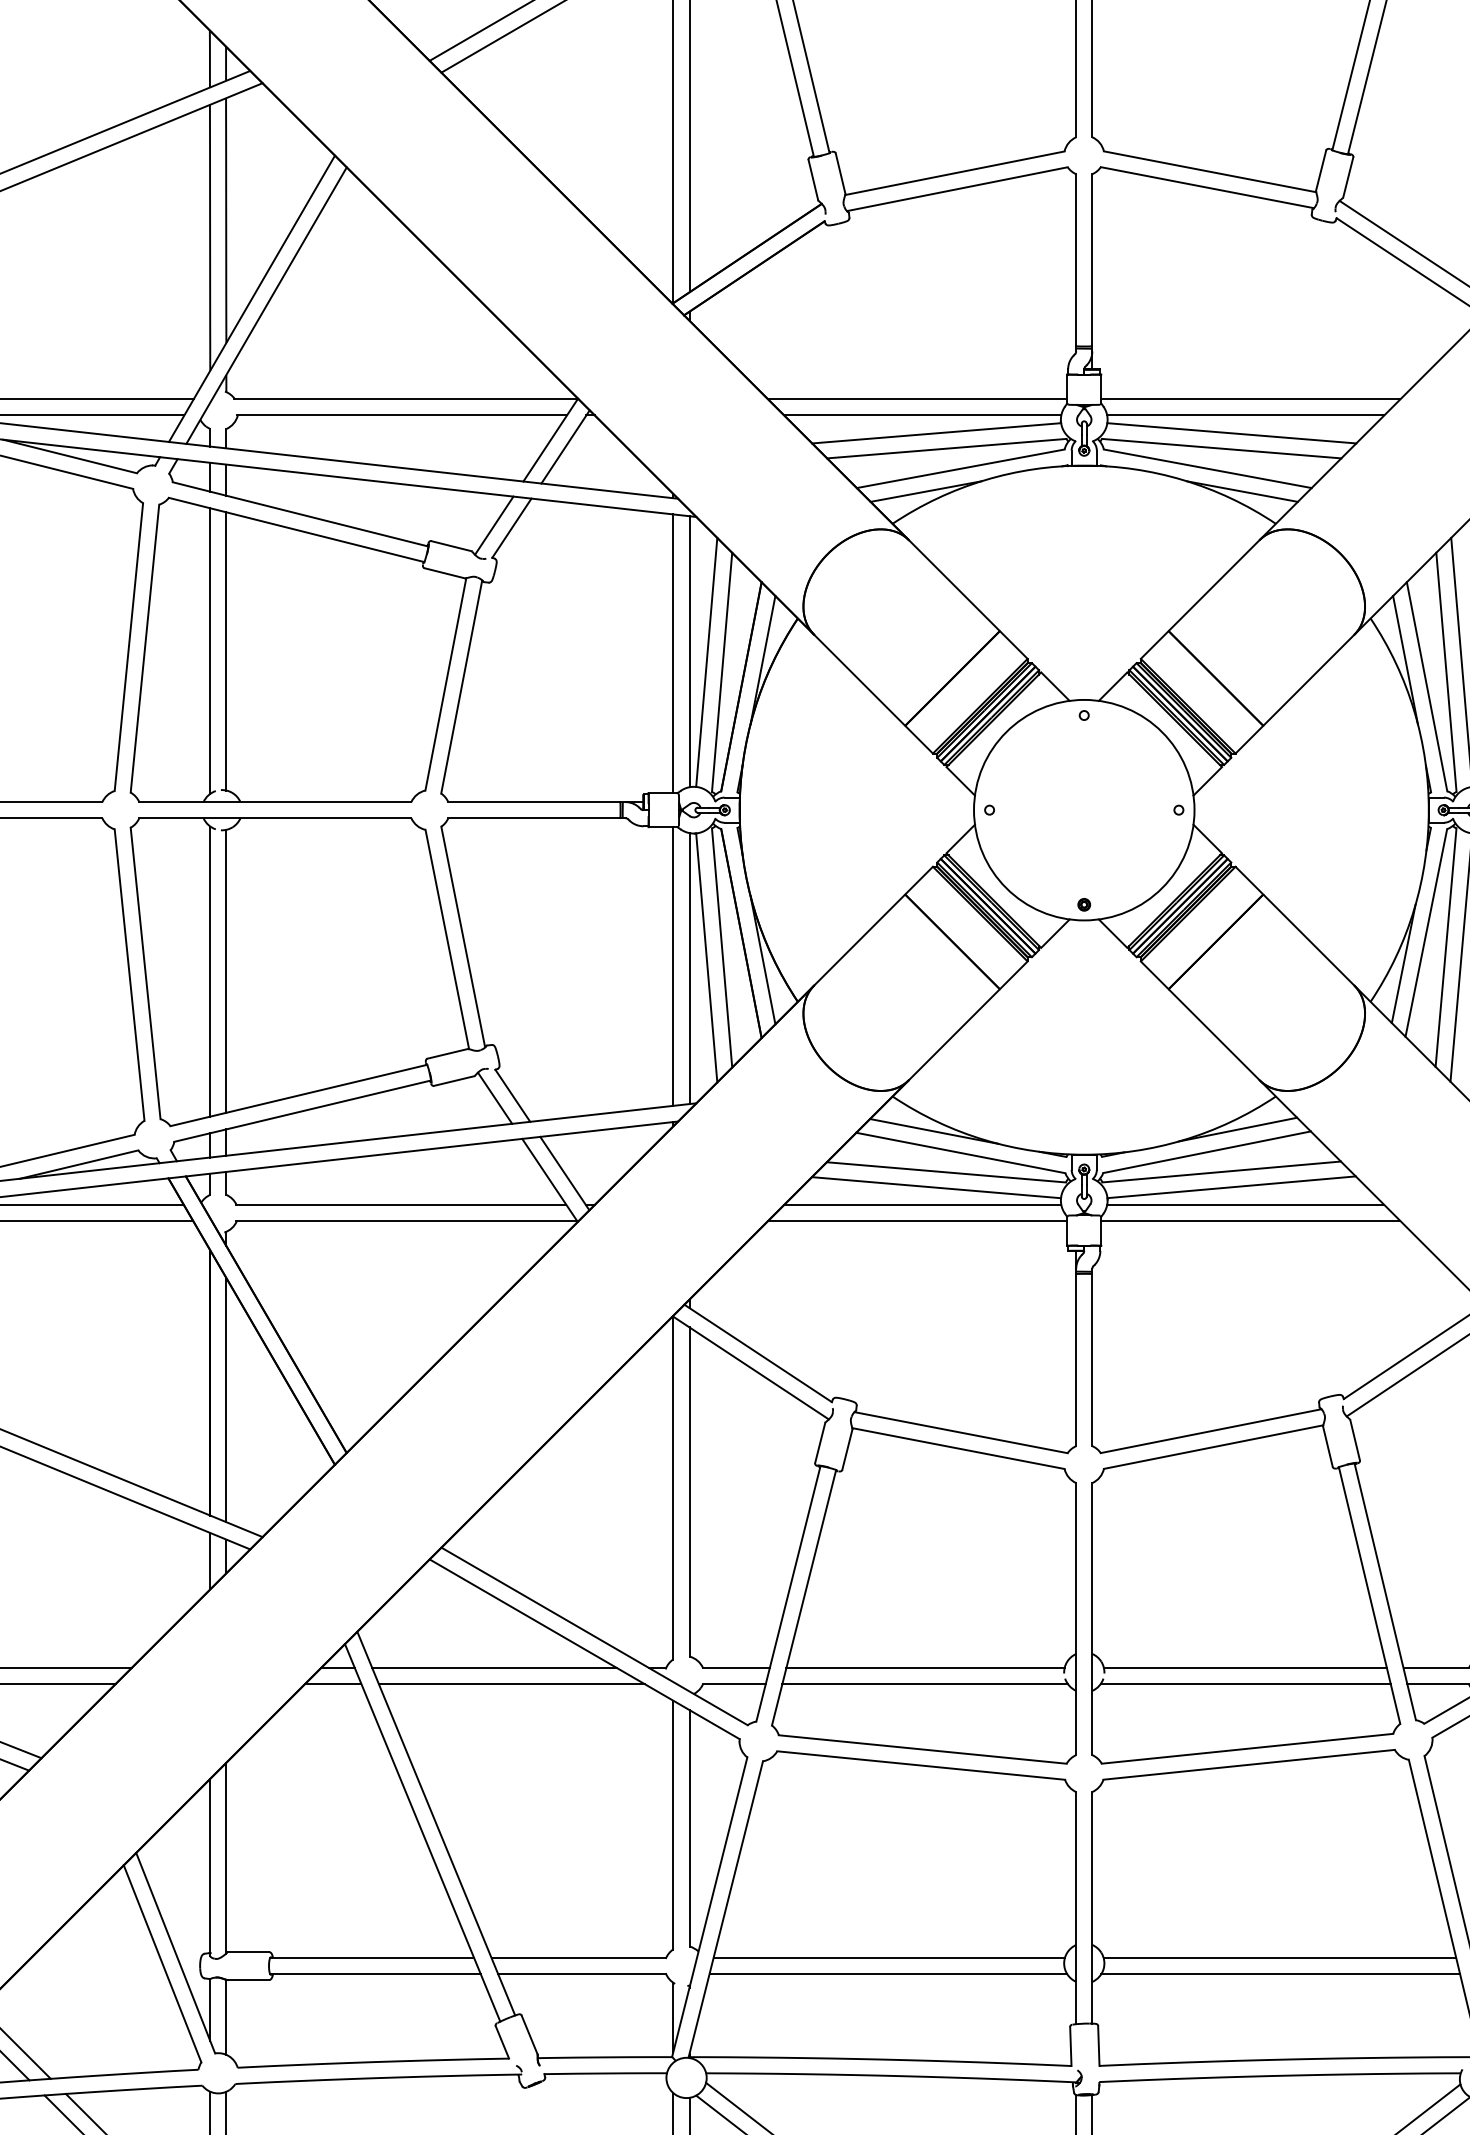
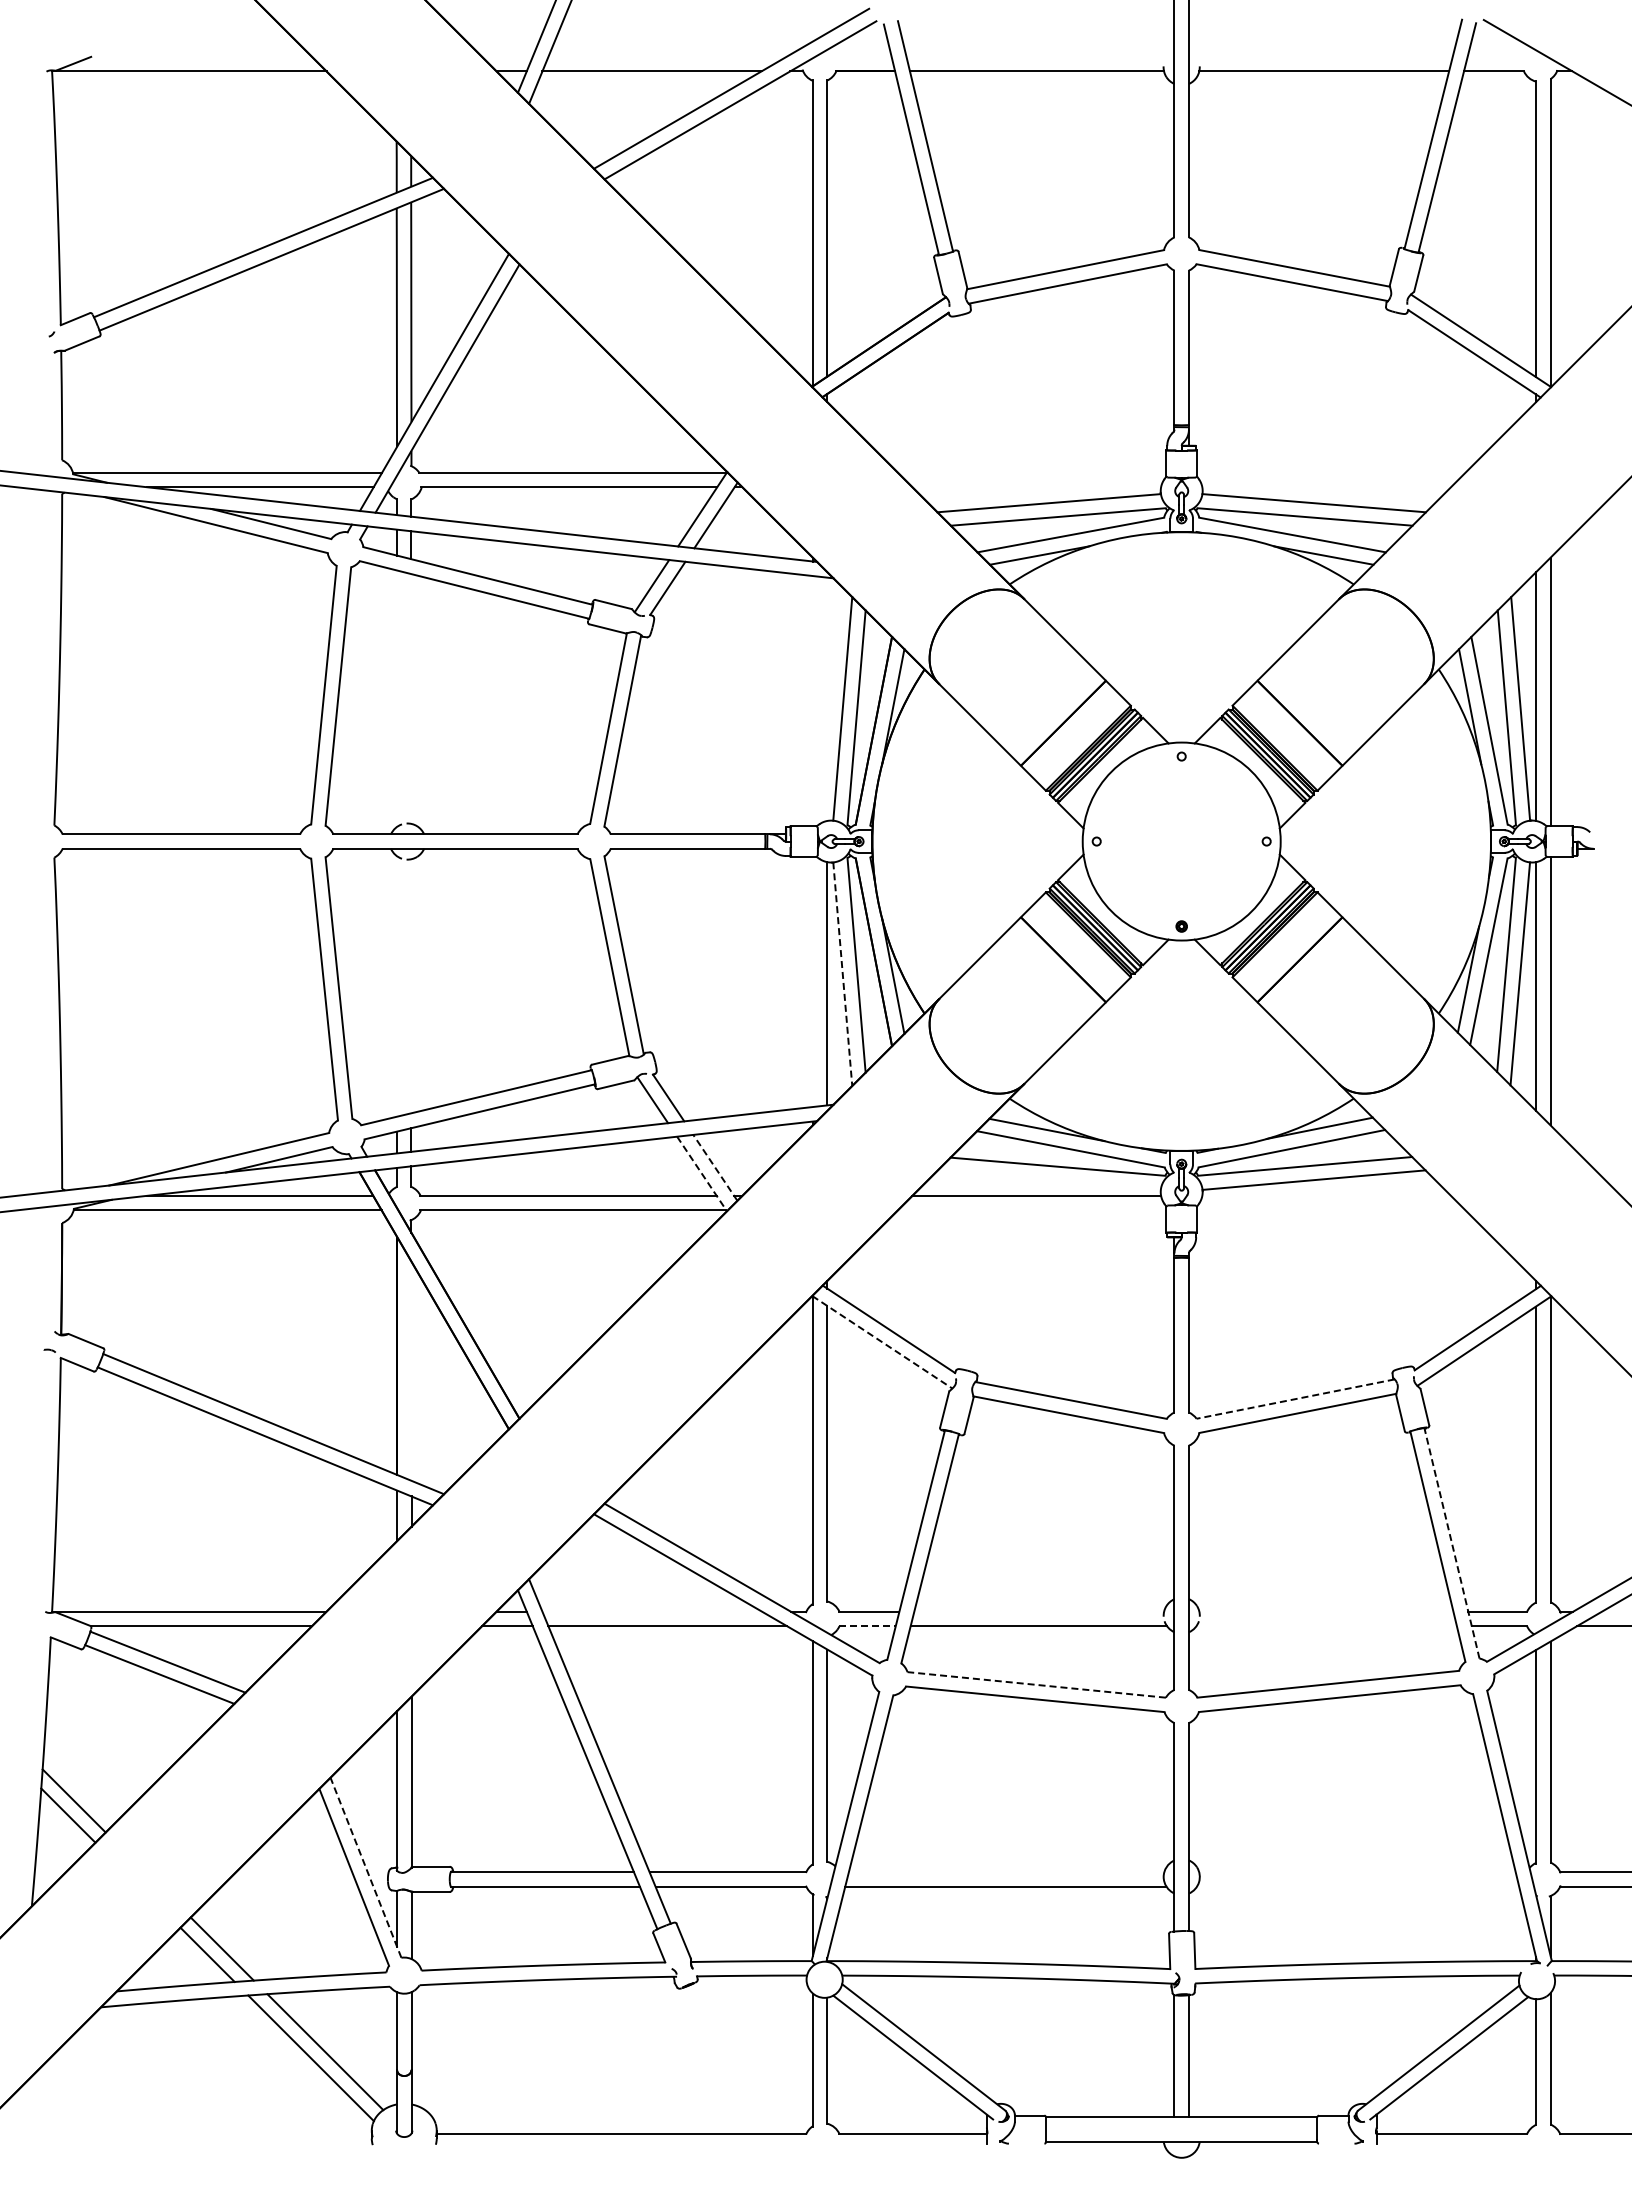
line: (916, 399) -> (1031, 472), removed
line: (1251, 399) -> (1331, 472), removed
line: (922, 415) -> (1036, 487), removed
line: (1245, 415) -> (1326, 487), removed
line: (210, 650) -> (397, 698), removed
line: (226, 650) -> (411, 698), removed
line: (689, 650) -> (827, 698), removed
line: (673, 654) -> (812, 701), removed
line: (706, 958) -> (842, 974), solid -> dashed
line: (673, 966) -> (812, 981), removed
line: (210, 971) -> (397, 986), removed
line: (226, 971) -> (411, 986), removed
line: (564, 1173) -> (715, 1167), solid -> dashed
line: (550, 1179) -> (702, 1173), solid -> dashed
line: (935, 1187) -> (1048, 1180), removed
line: (1245, 1204) -> (1326, 1195), removed
line: (916, 1221) -> (1031, 1210), removed
line: (1251, 1221) -> (1331, 1210), removed
line: (750, 1368) -> (882, 1342), solid -> dashed
line: (226, 1399) -> (411, 1370), removed
line: (1210, 1431) -> (1295, 1399), solid -> dashed
line: (1384, 1590) -> (1451, 1542), solid -> dashed
line: (494, 1667) -> (652, 1611), removed
line: (925, 1667) -> (1039, 1611), removed
line: (1245, 1667) -> (1326, 1611), removed
line: (735, 1684) -> (868, 1626), solid -> dashed
line: (1245, 1684) -> (1326, 1626), removed
line: (922, 1749) -> (1036, 1684), solid -> dashed
line: (175, 1952) -> (365, 1867), solid -> dashed
line: (889, 1958) -> (1006, 1872), removed
line: (1280, 1958) -> (1357, 1872), removed
line: (1281, 1974) -> (1358, 1886), removed

